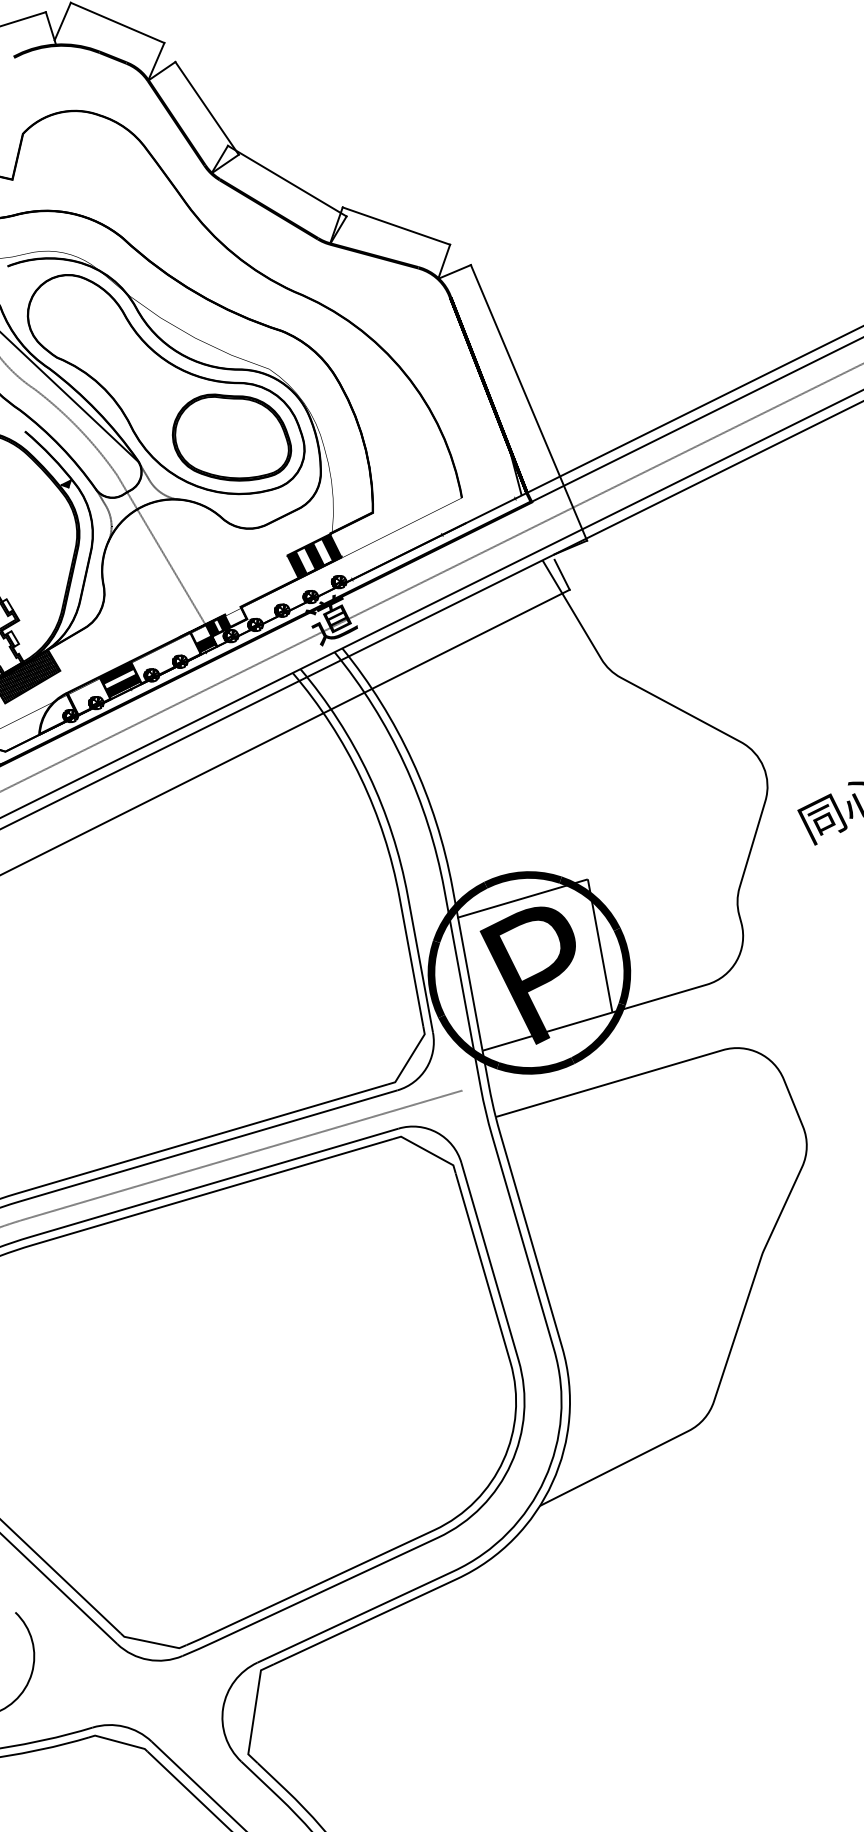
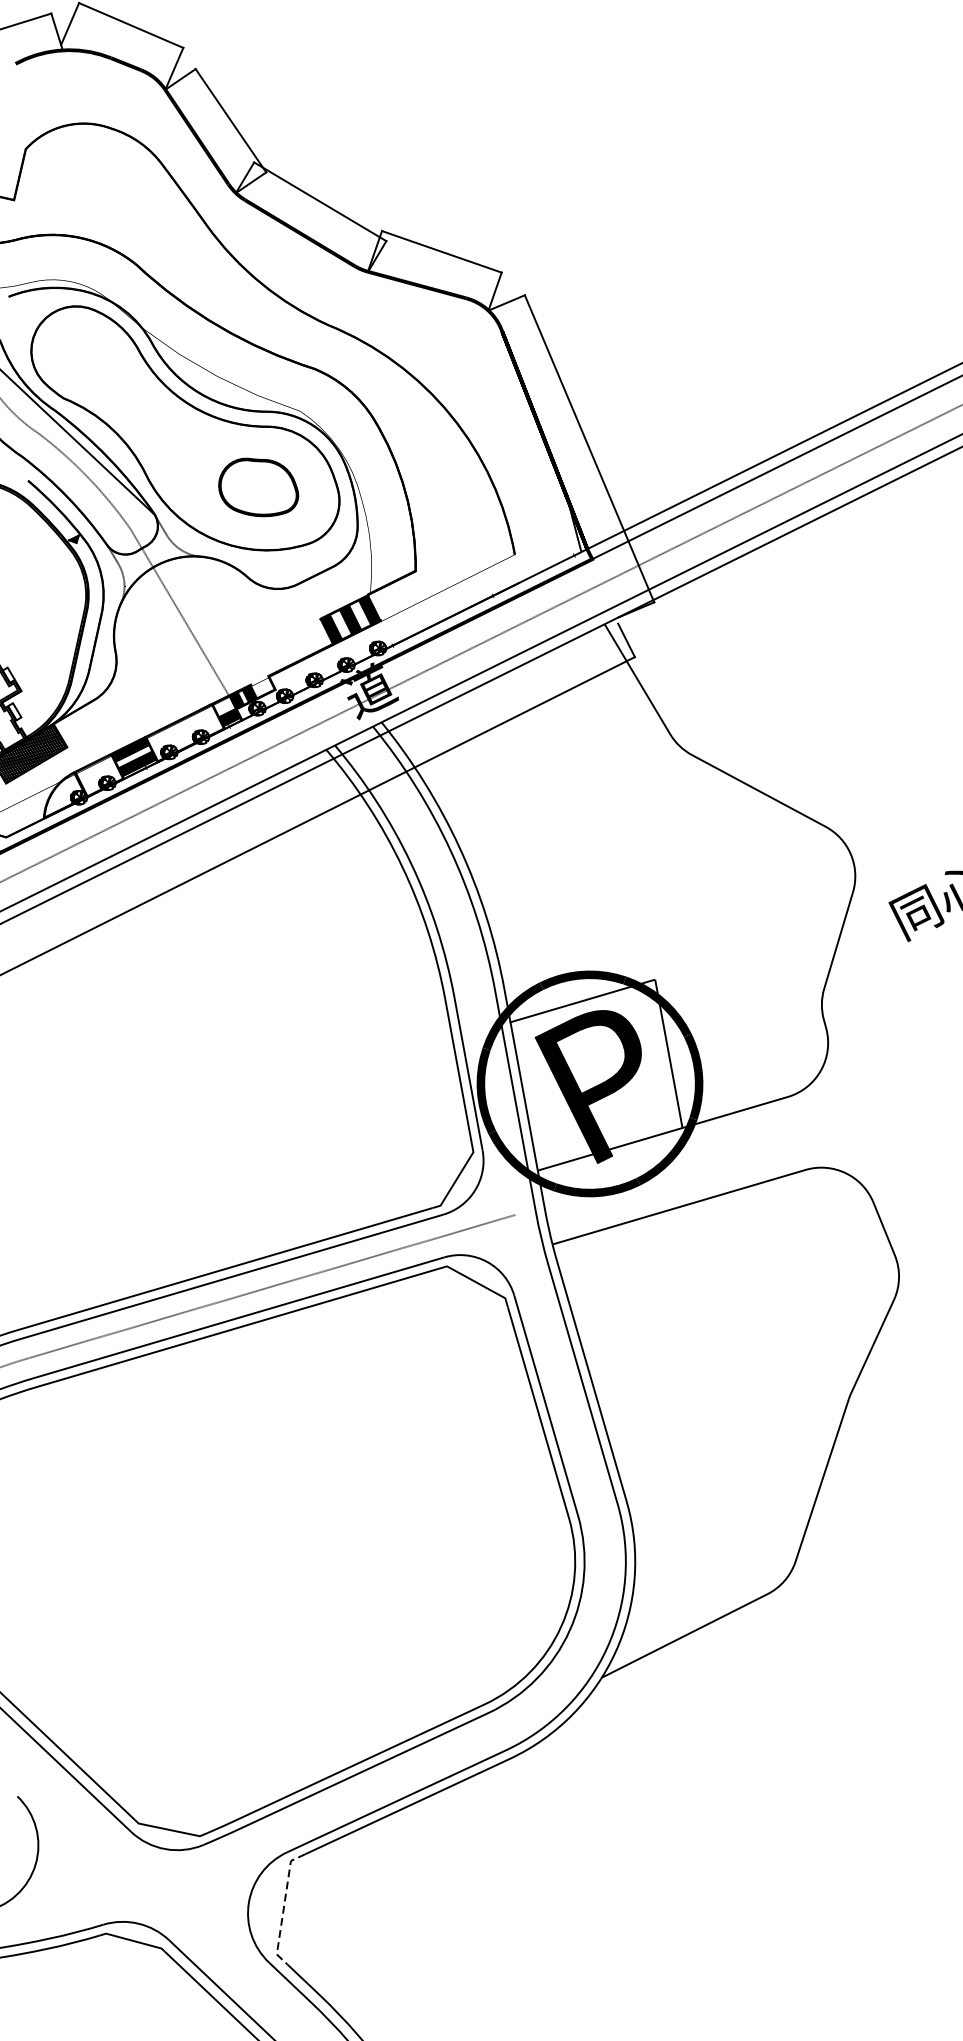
part: (231, 437) -> (258, 487), size x0.6
line: (254, 1711) -> (283, 1906), solid -> dashed

